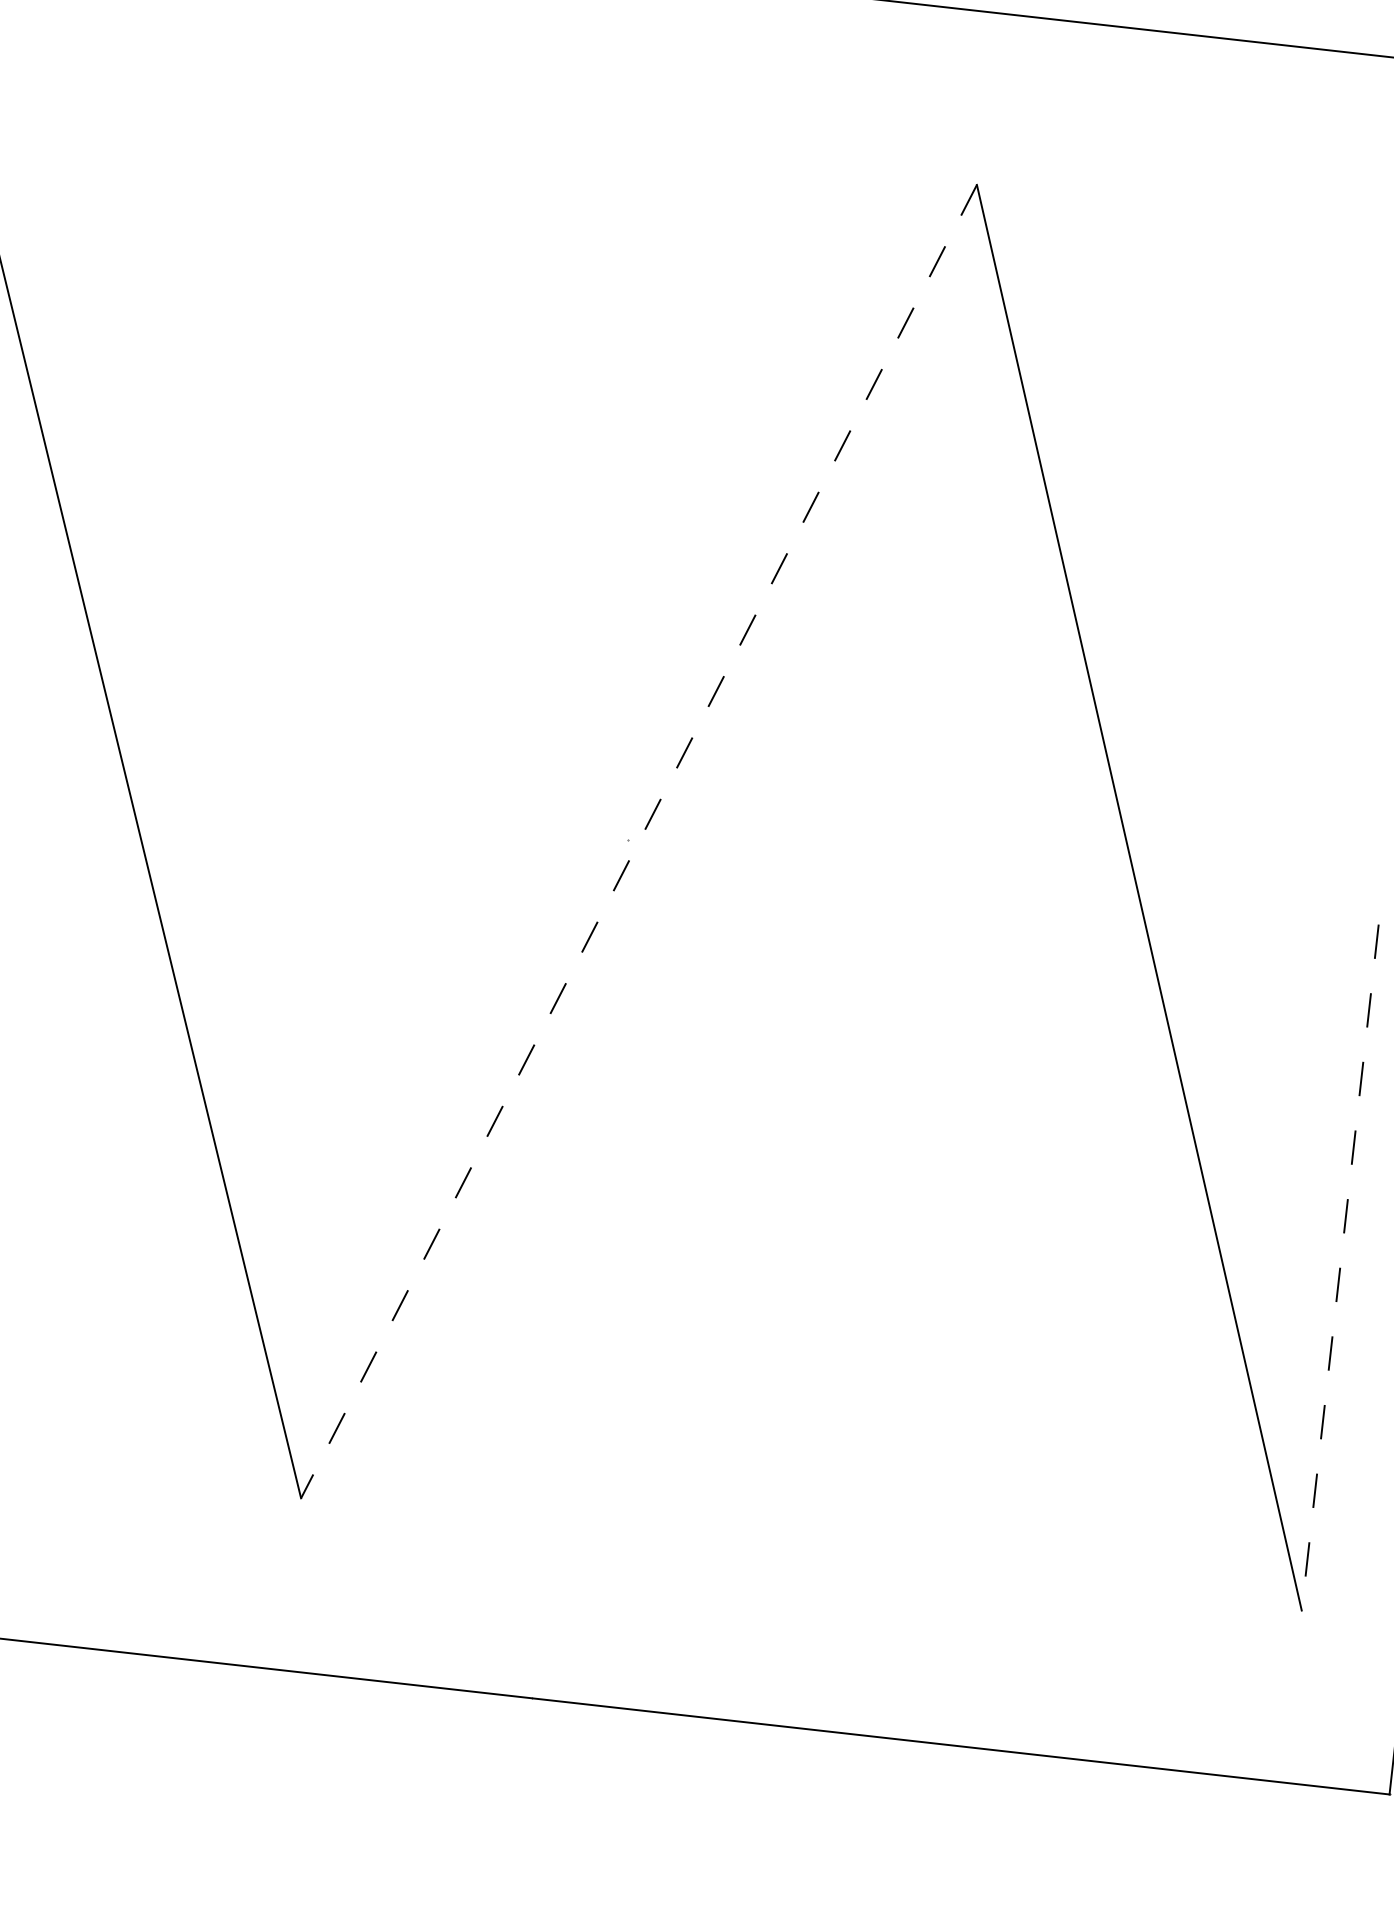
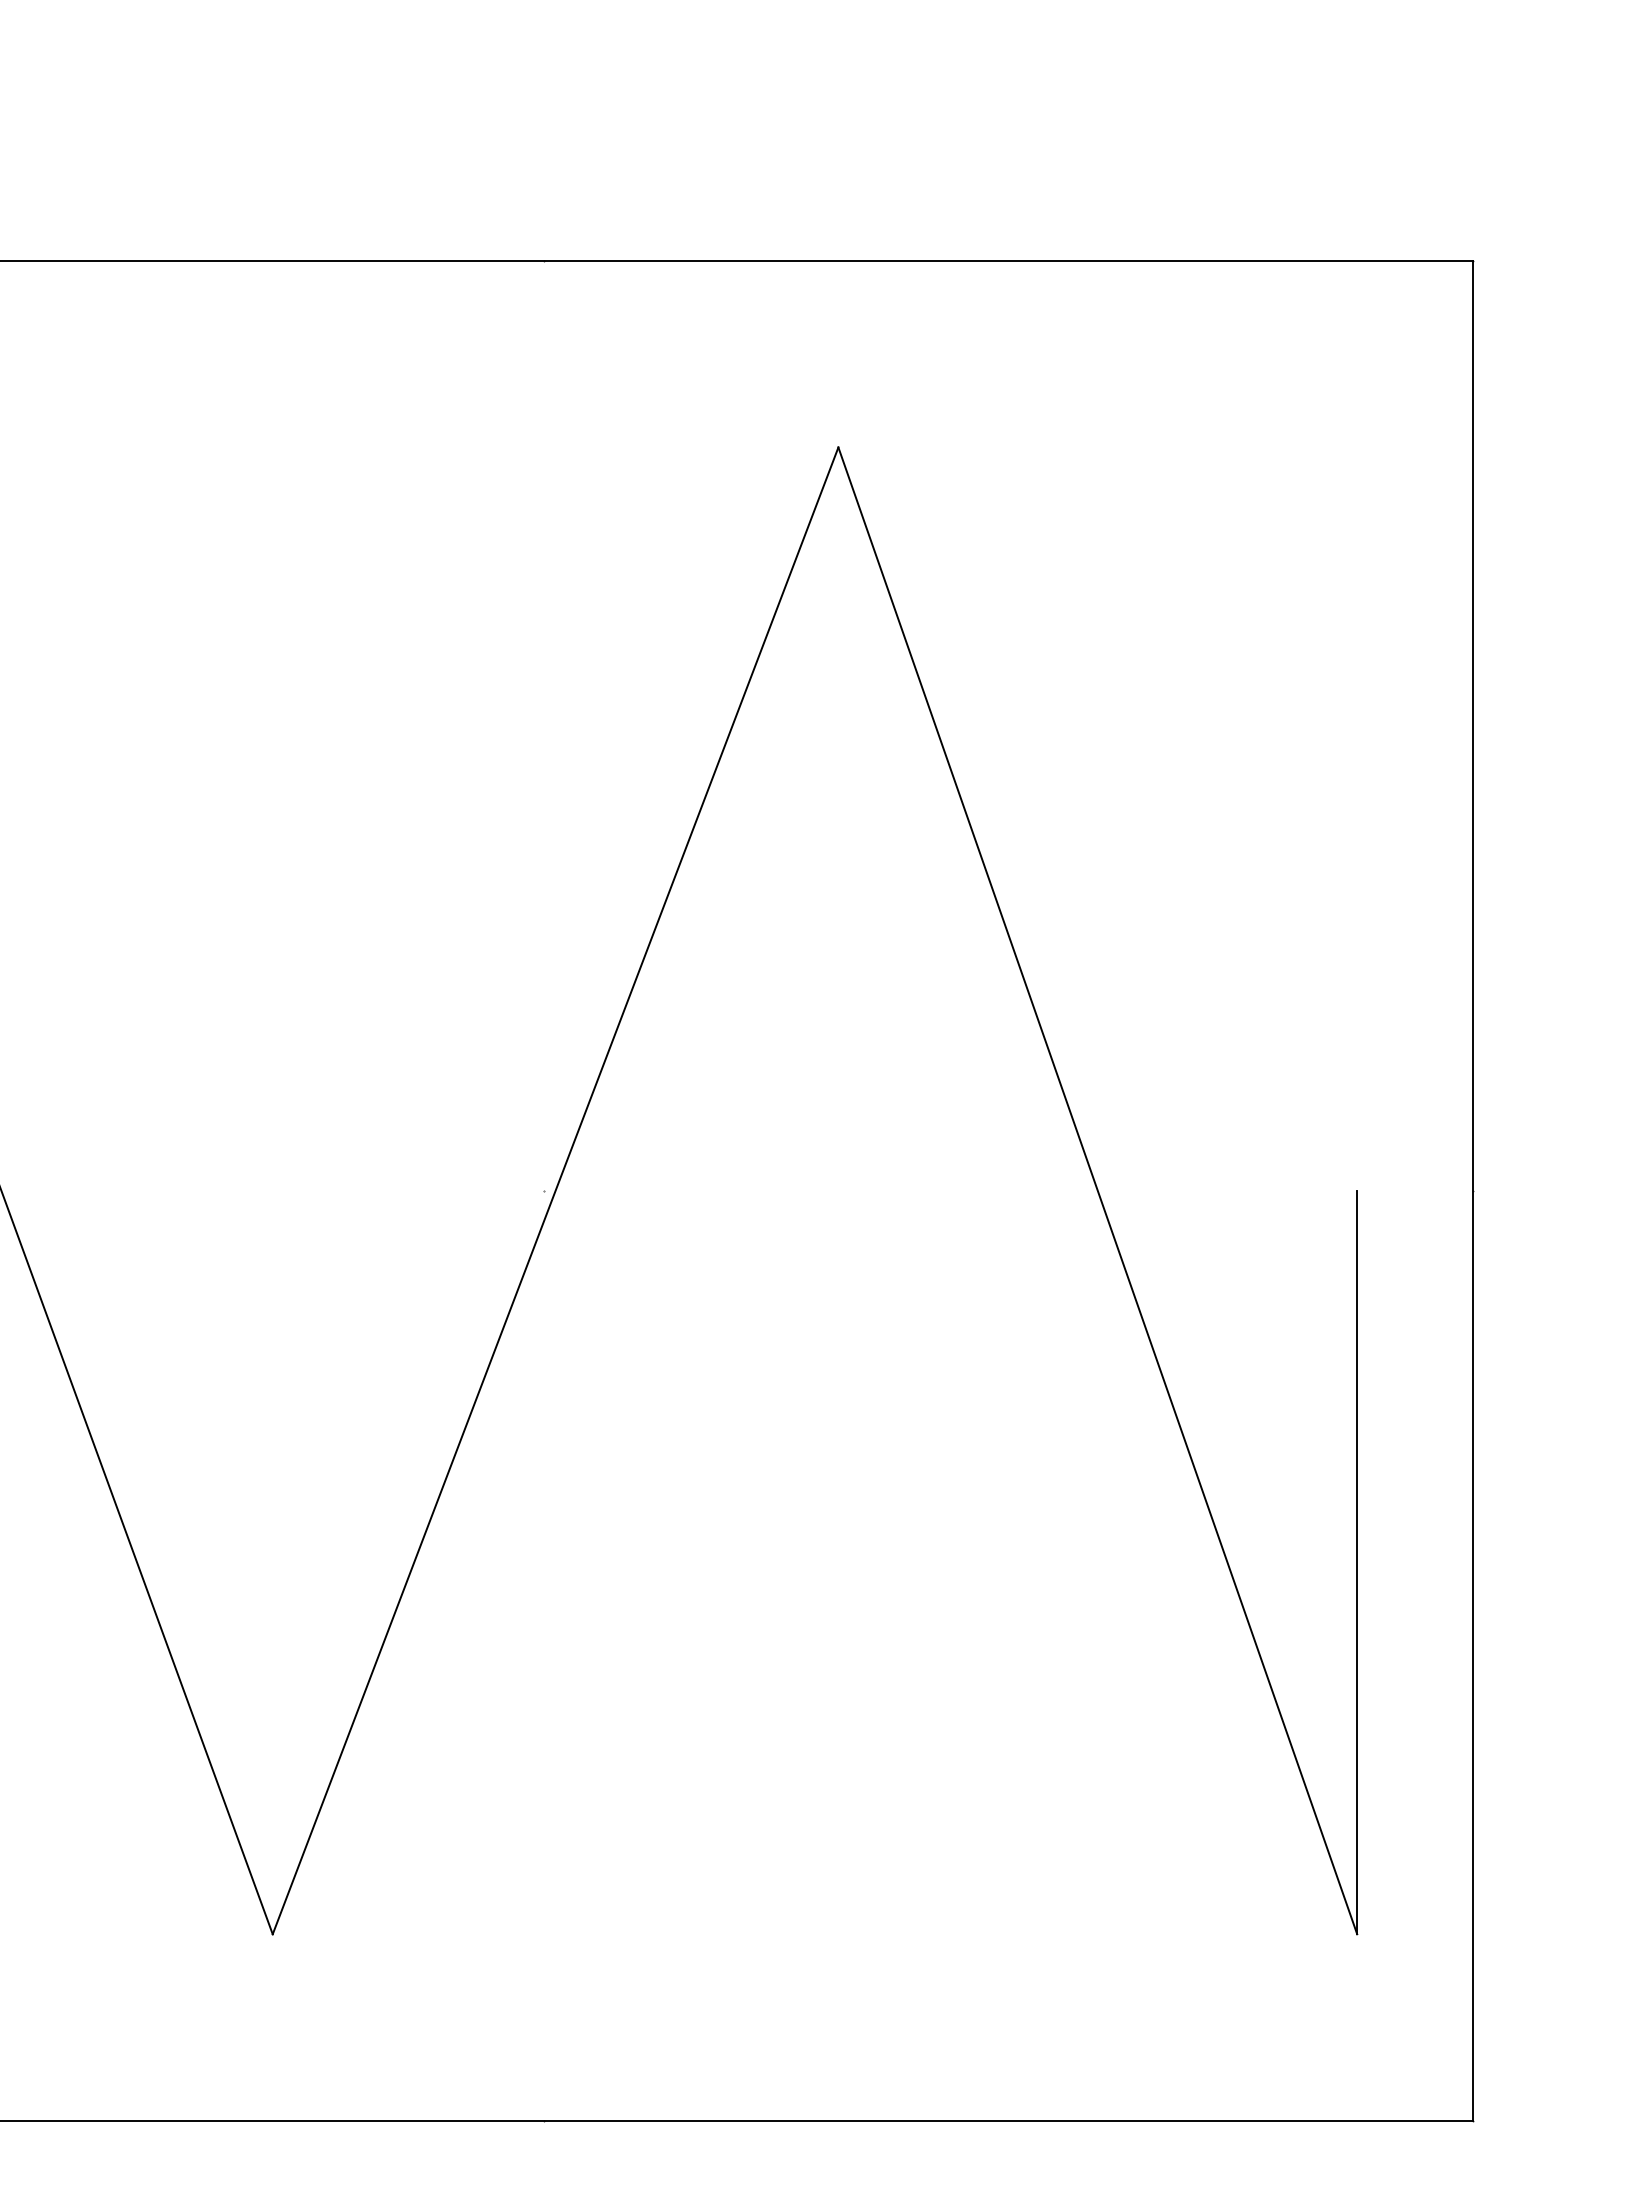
line: (638, 842) -> (555, 1191), dashed -> solid
line: (1340, 1267) -> (1357, 1562), dashed -> solid

